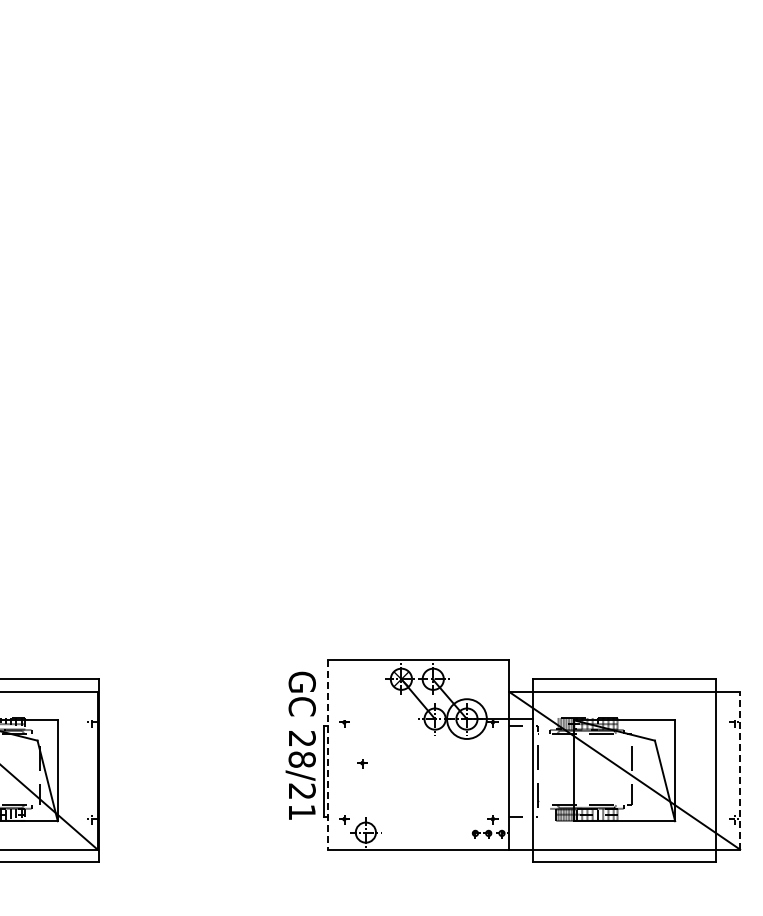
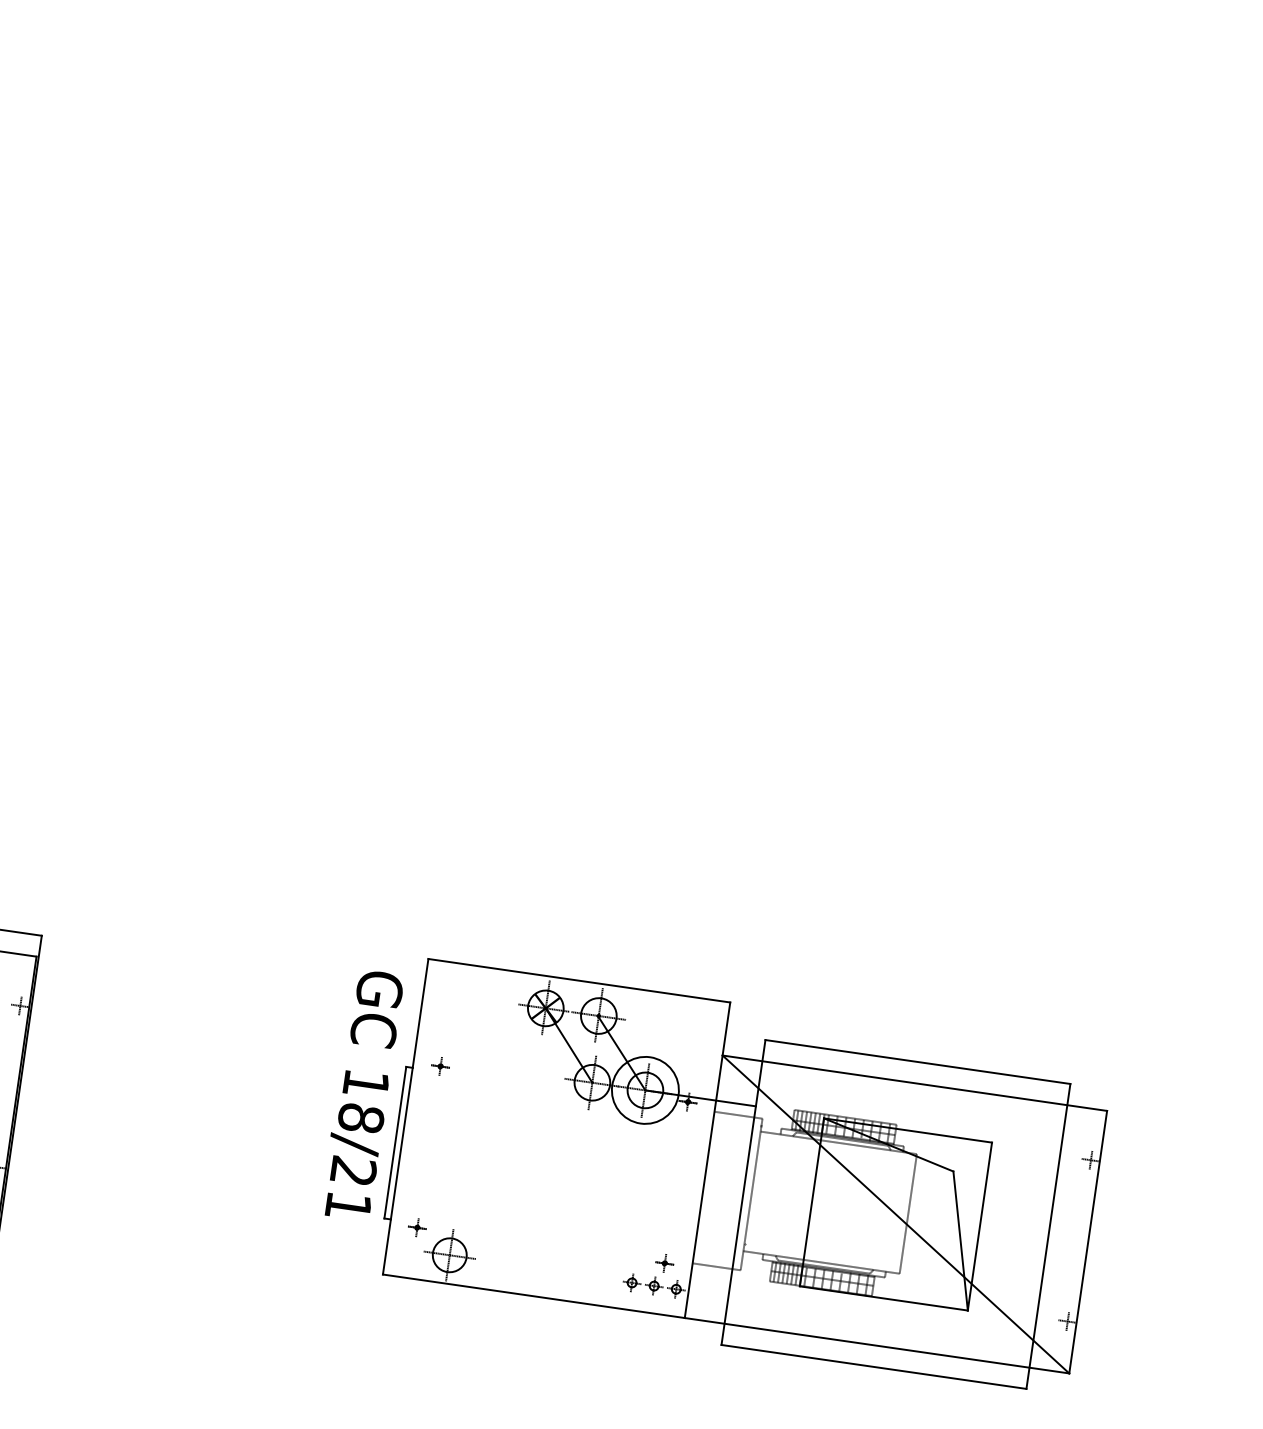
text: (302, 738) -> (366, 1083), 28/21 -> 18/21
line: (328, 754) -> (406, 1116), dashed -> solid
part: (362, 763) -> (460, 1139), removed
line: (740, 770) -> (1088, 1241), dashed -> solid

